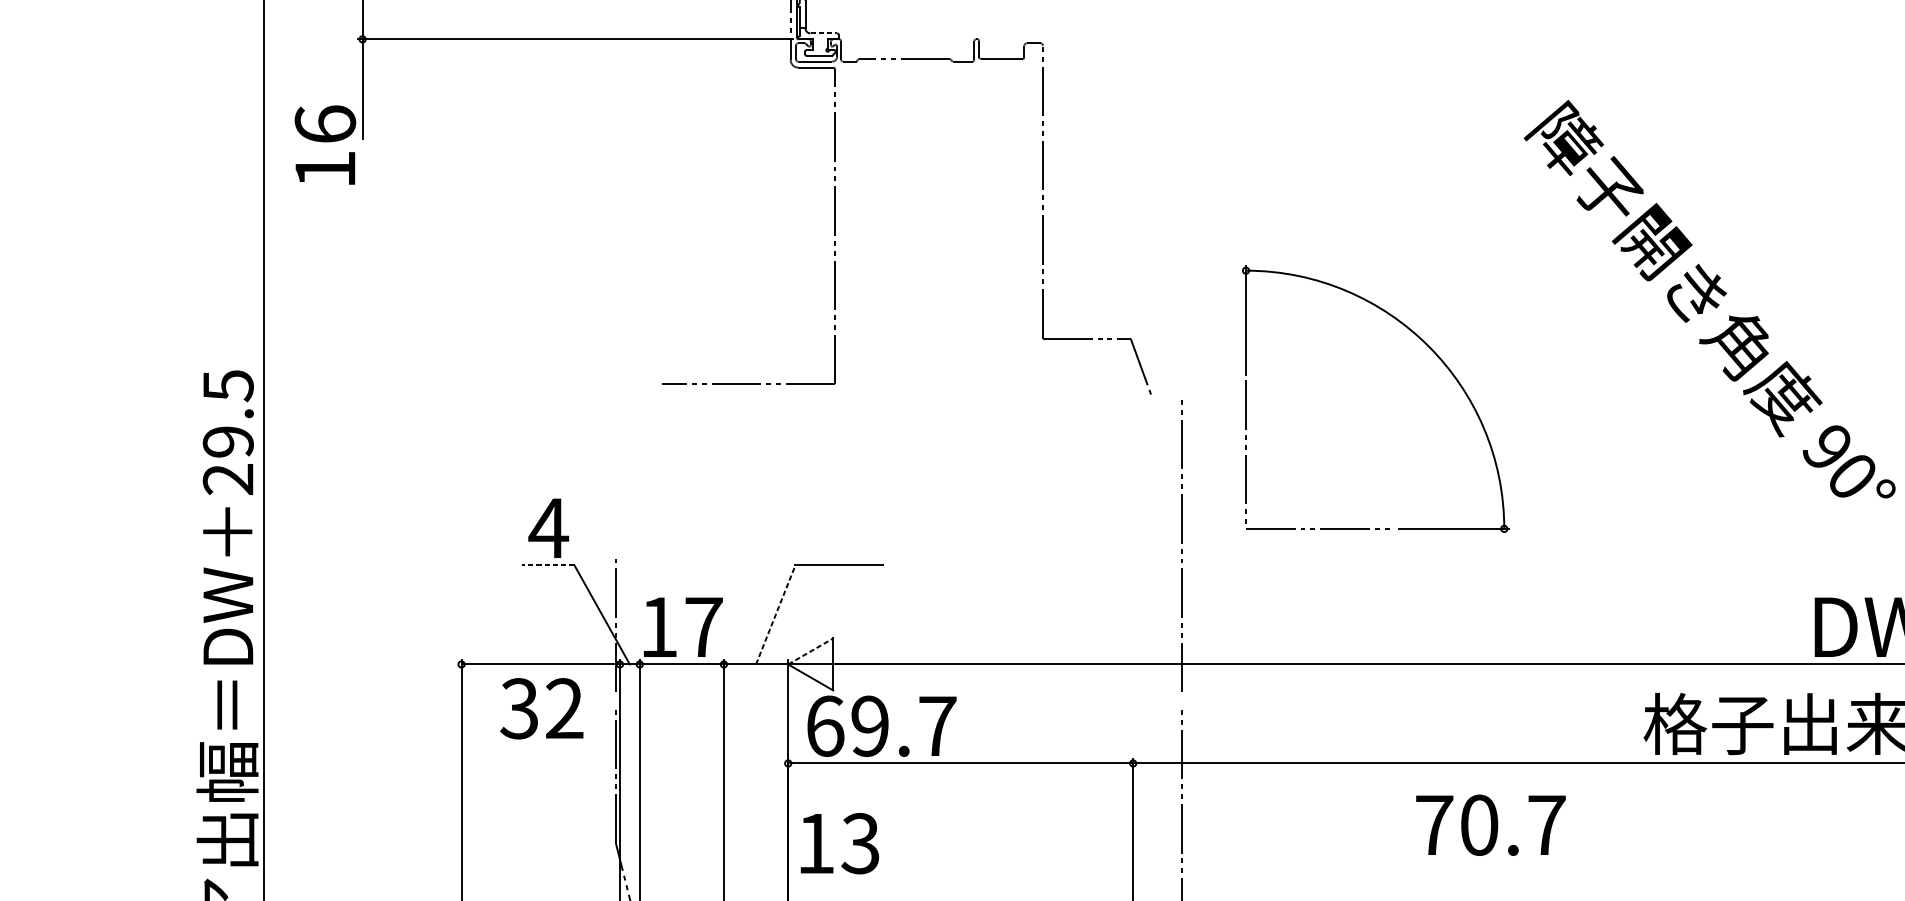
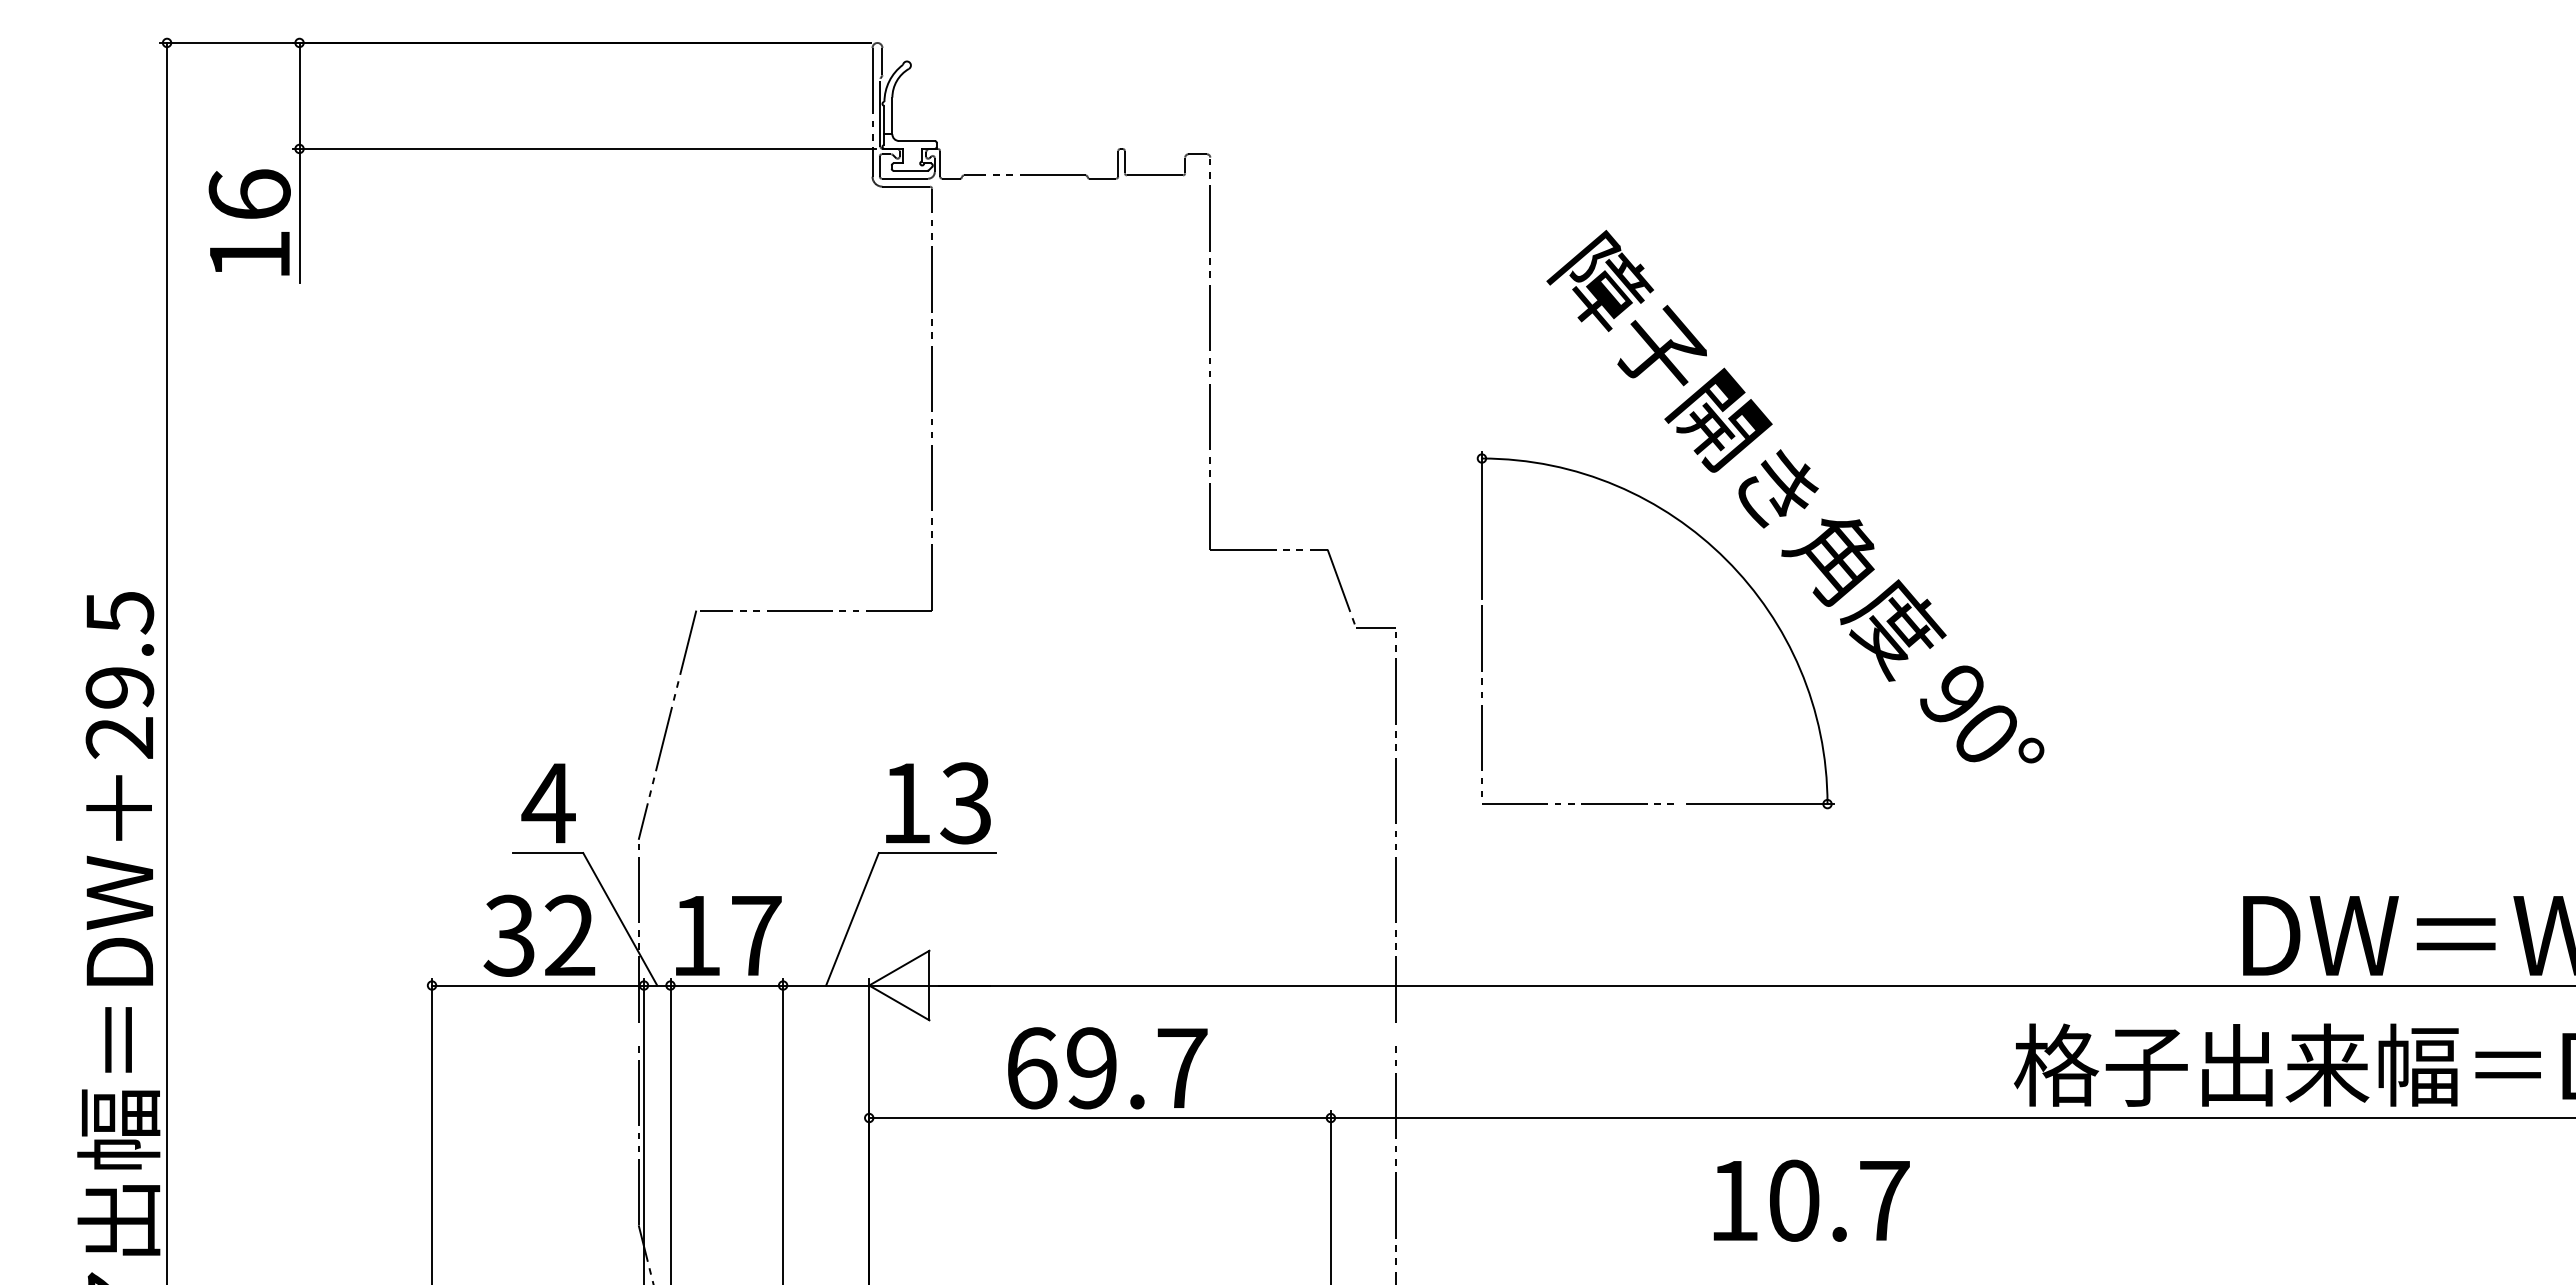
line: (823, 33) -> (916, 140), dashed -> solid
text: (325, 145) -> (249, 222), moved
text: (1709, 299) -> (1795, 496), moved
line: (1166, 396) -> (1375, 627), added
line: (637, 469) -> (667, 724), added
line: (547, 565) -> (547, 853), dashed -> solid
line: (775, 614) -> (852, 918), dashed -> solid
line: (810, 651) -> (899, 968), dashed -> solid
text: (541, 708) -> (539, 935), moved
text: (881, 726) -> (1107, 1068), moved
text: (1434, 825) -> (1734, 1200), 70.7 -> 10.7
text: (840, 843) -> (938, 803), moved

